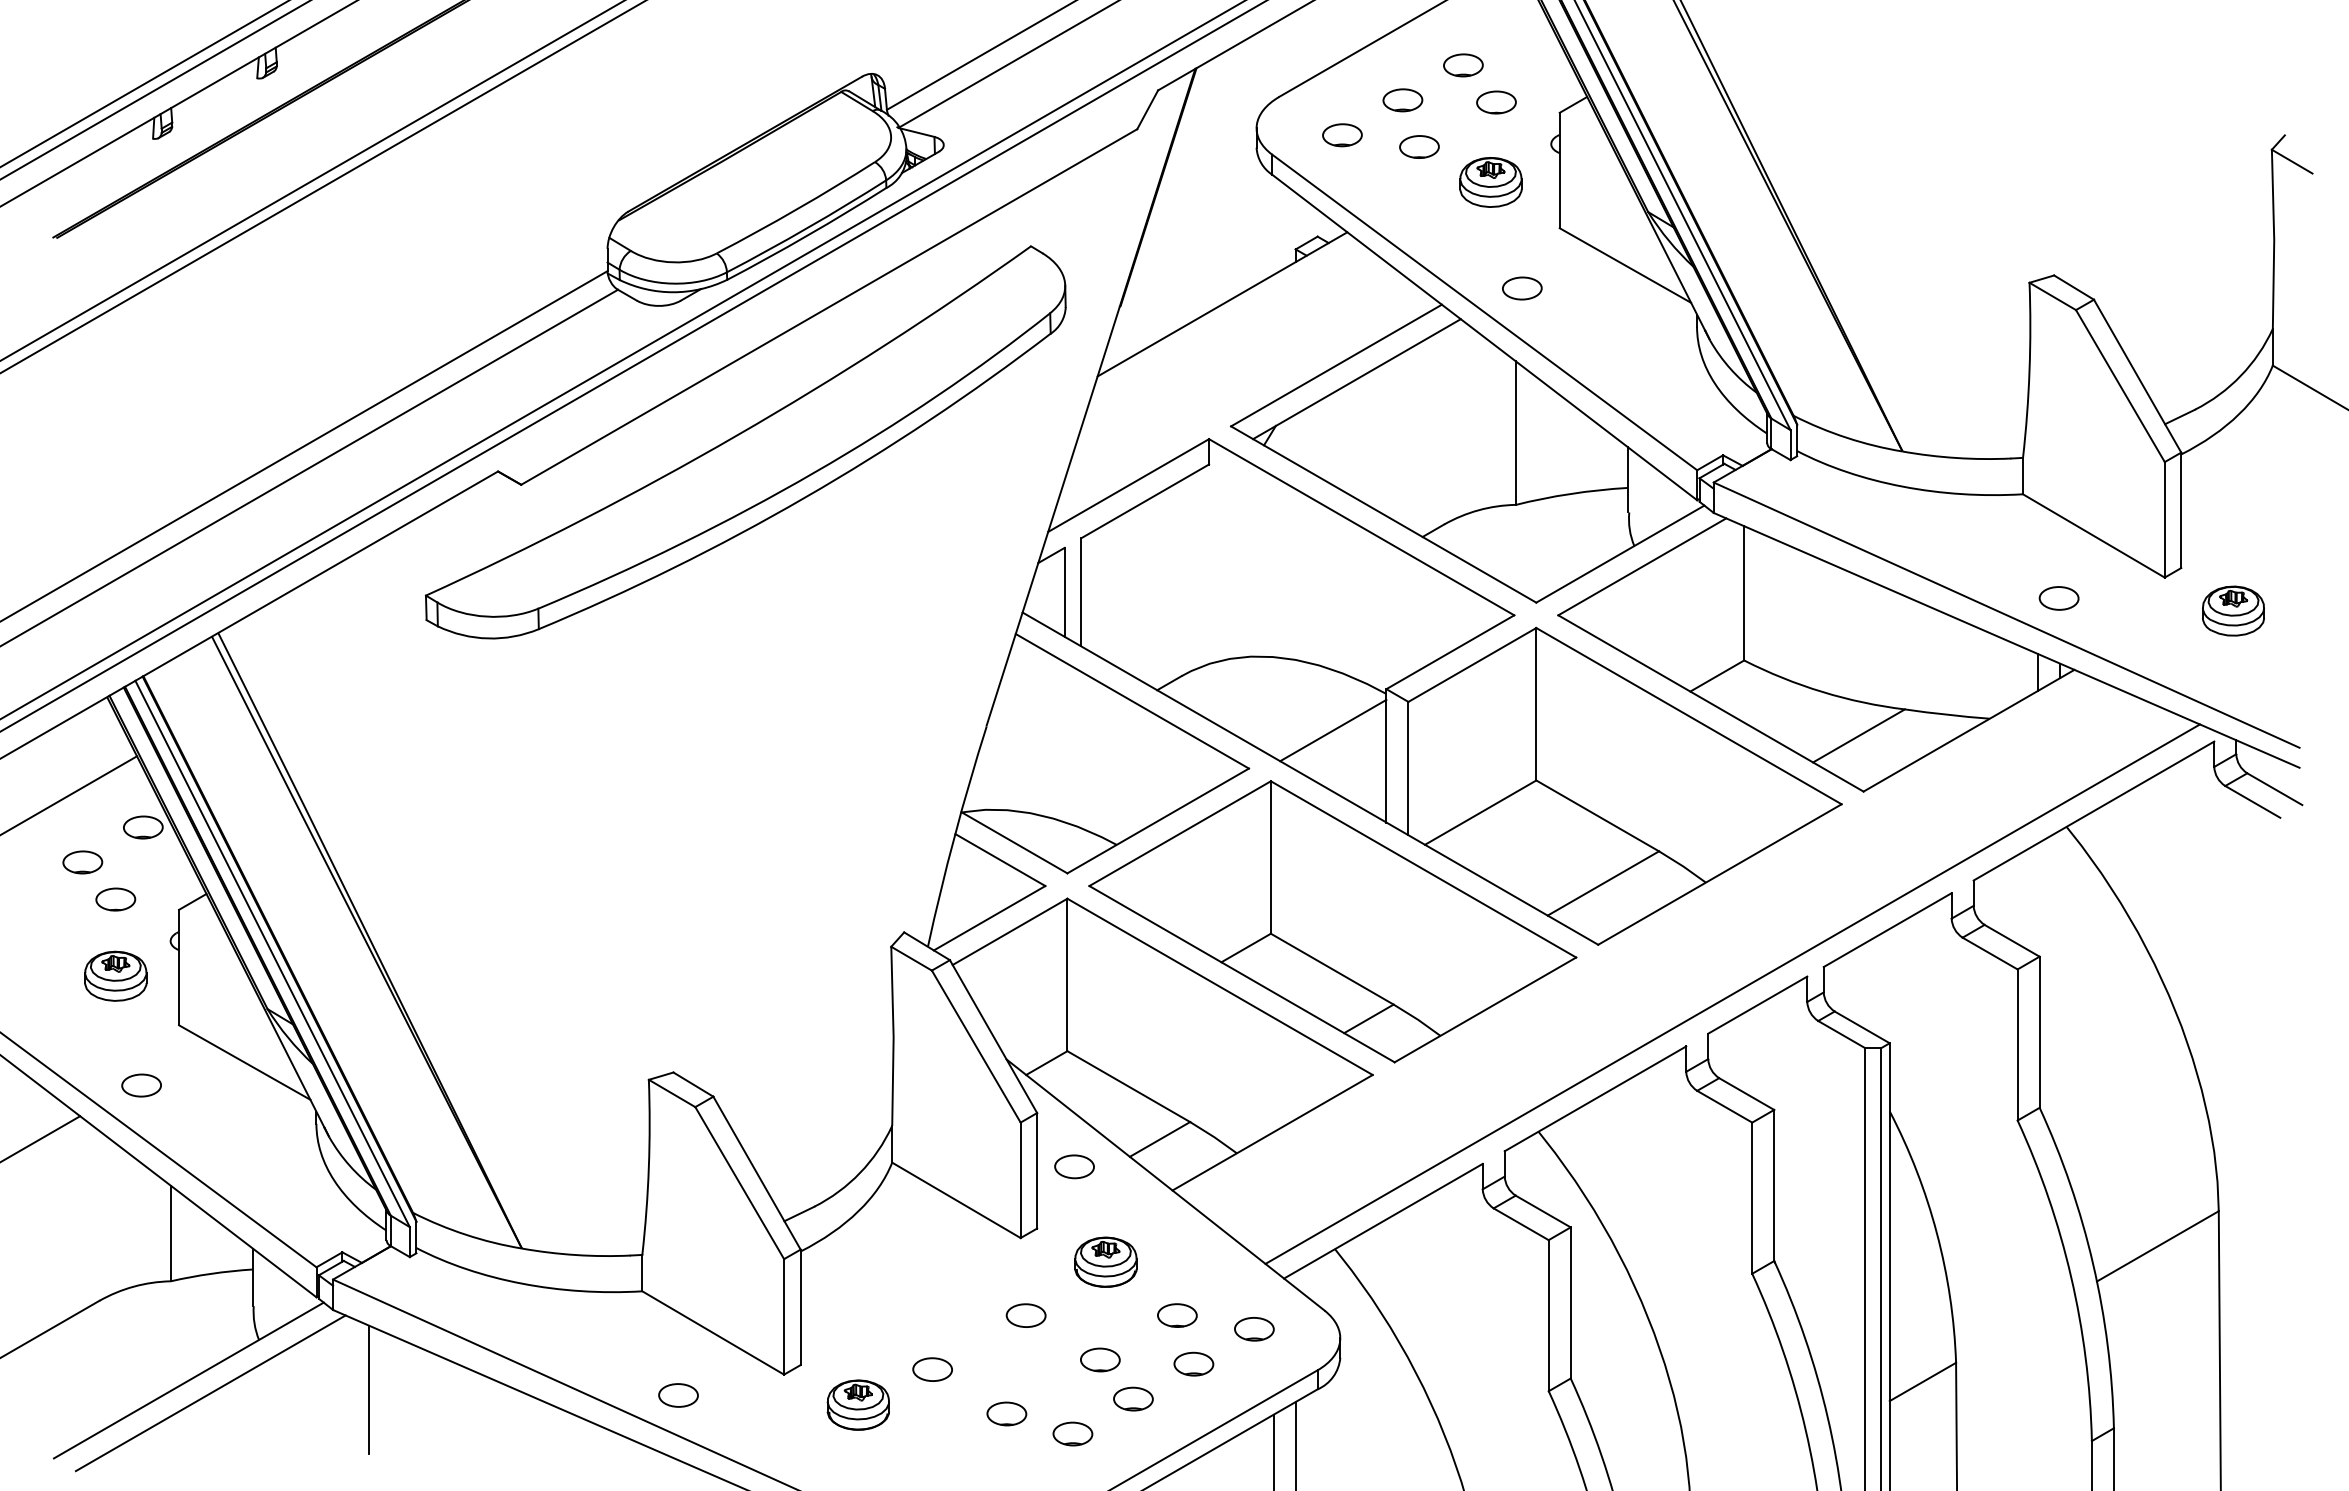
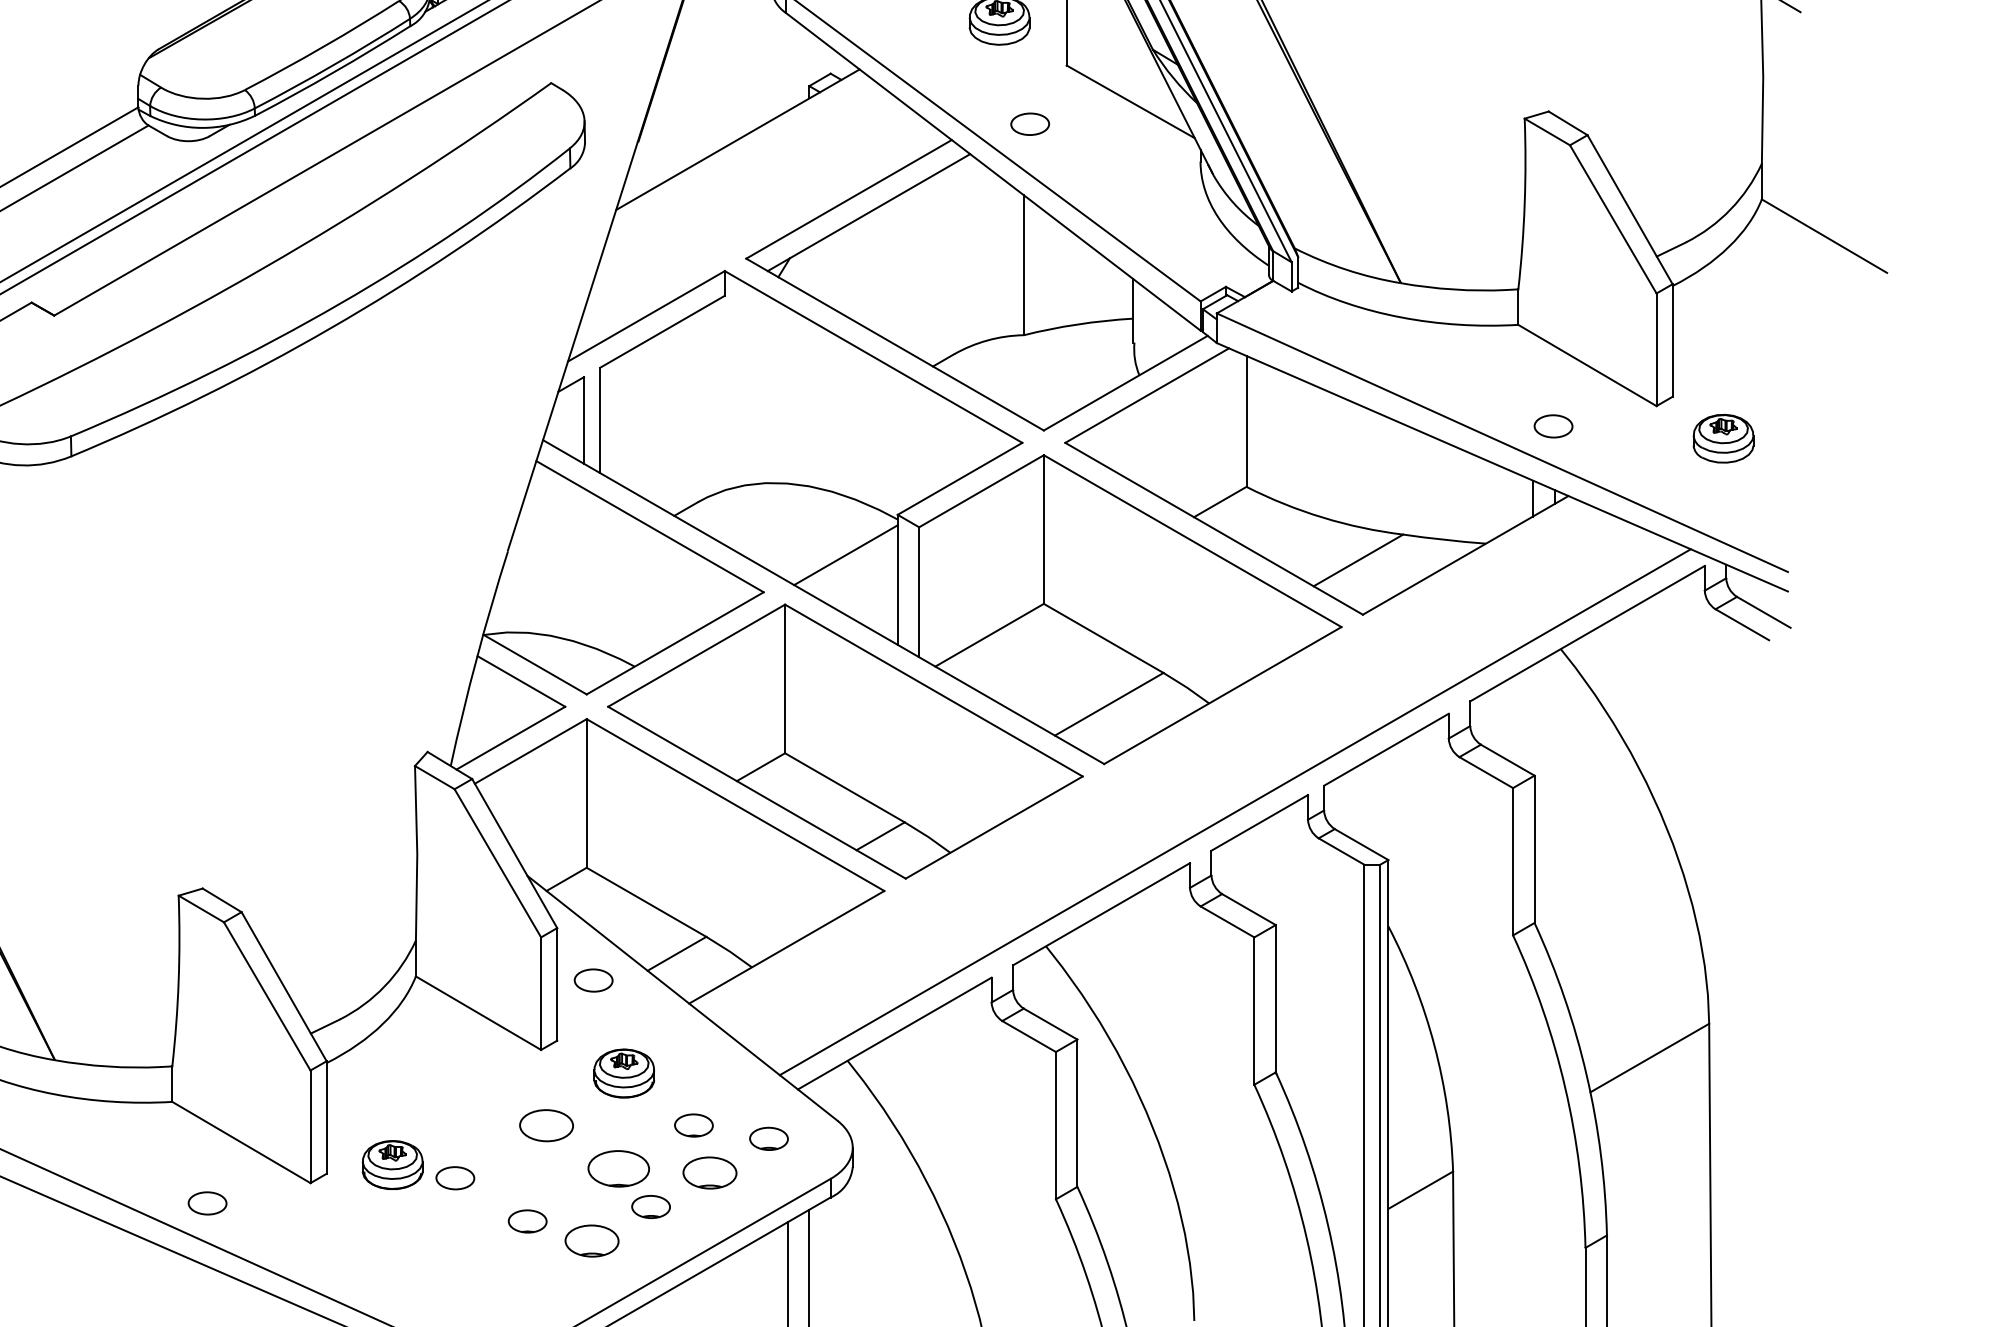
part: (1025, 1315) -> (545, 1125), size x1.4
part: (1100, 1359) -> (618, 1168), size x1.6
part: (1193, 1363) -> (709, 1172), size x1.4
part: (857, 1404) -> (391, 1164), moved
part: (1072, 1433) -> (591, 1240), size x1.4

